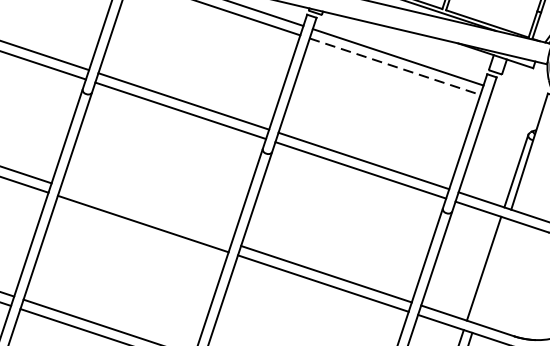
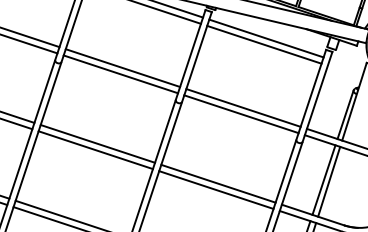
line: (395, 66) -> (264, 44), dashed -> solid
line: (145, 214) -> (97, 143), added
line: (492, 270) -> (329, 181), added

